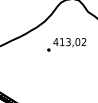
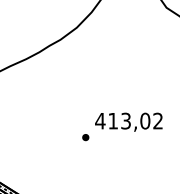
text: (66, 44) -> (121, 126), moved

